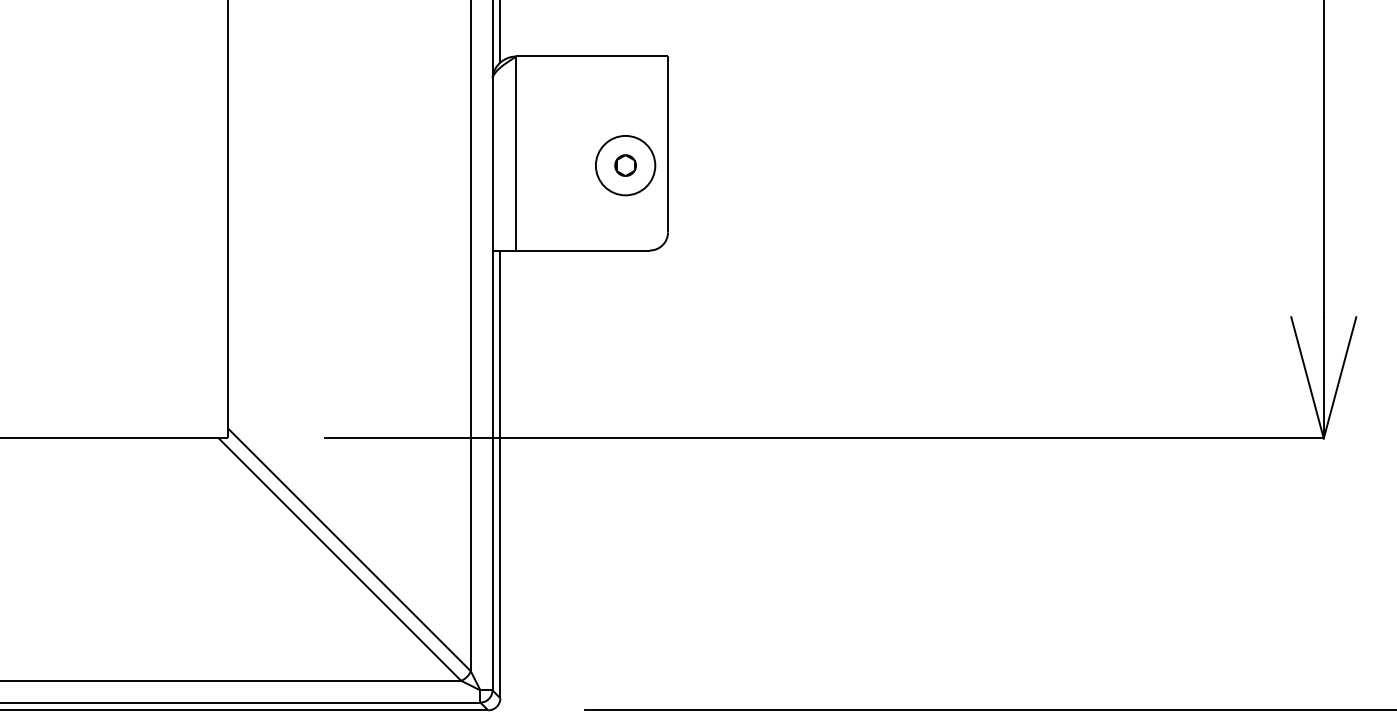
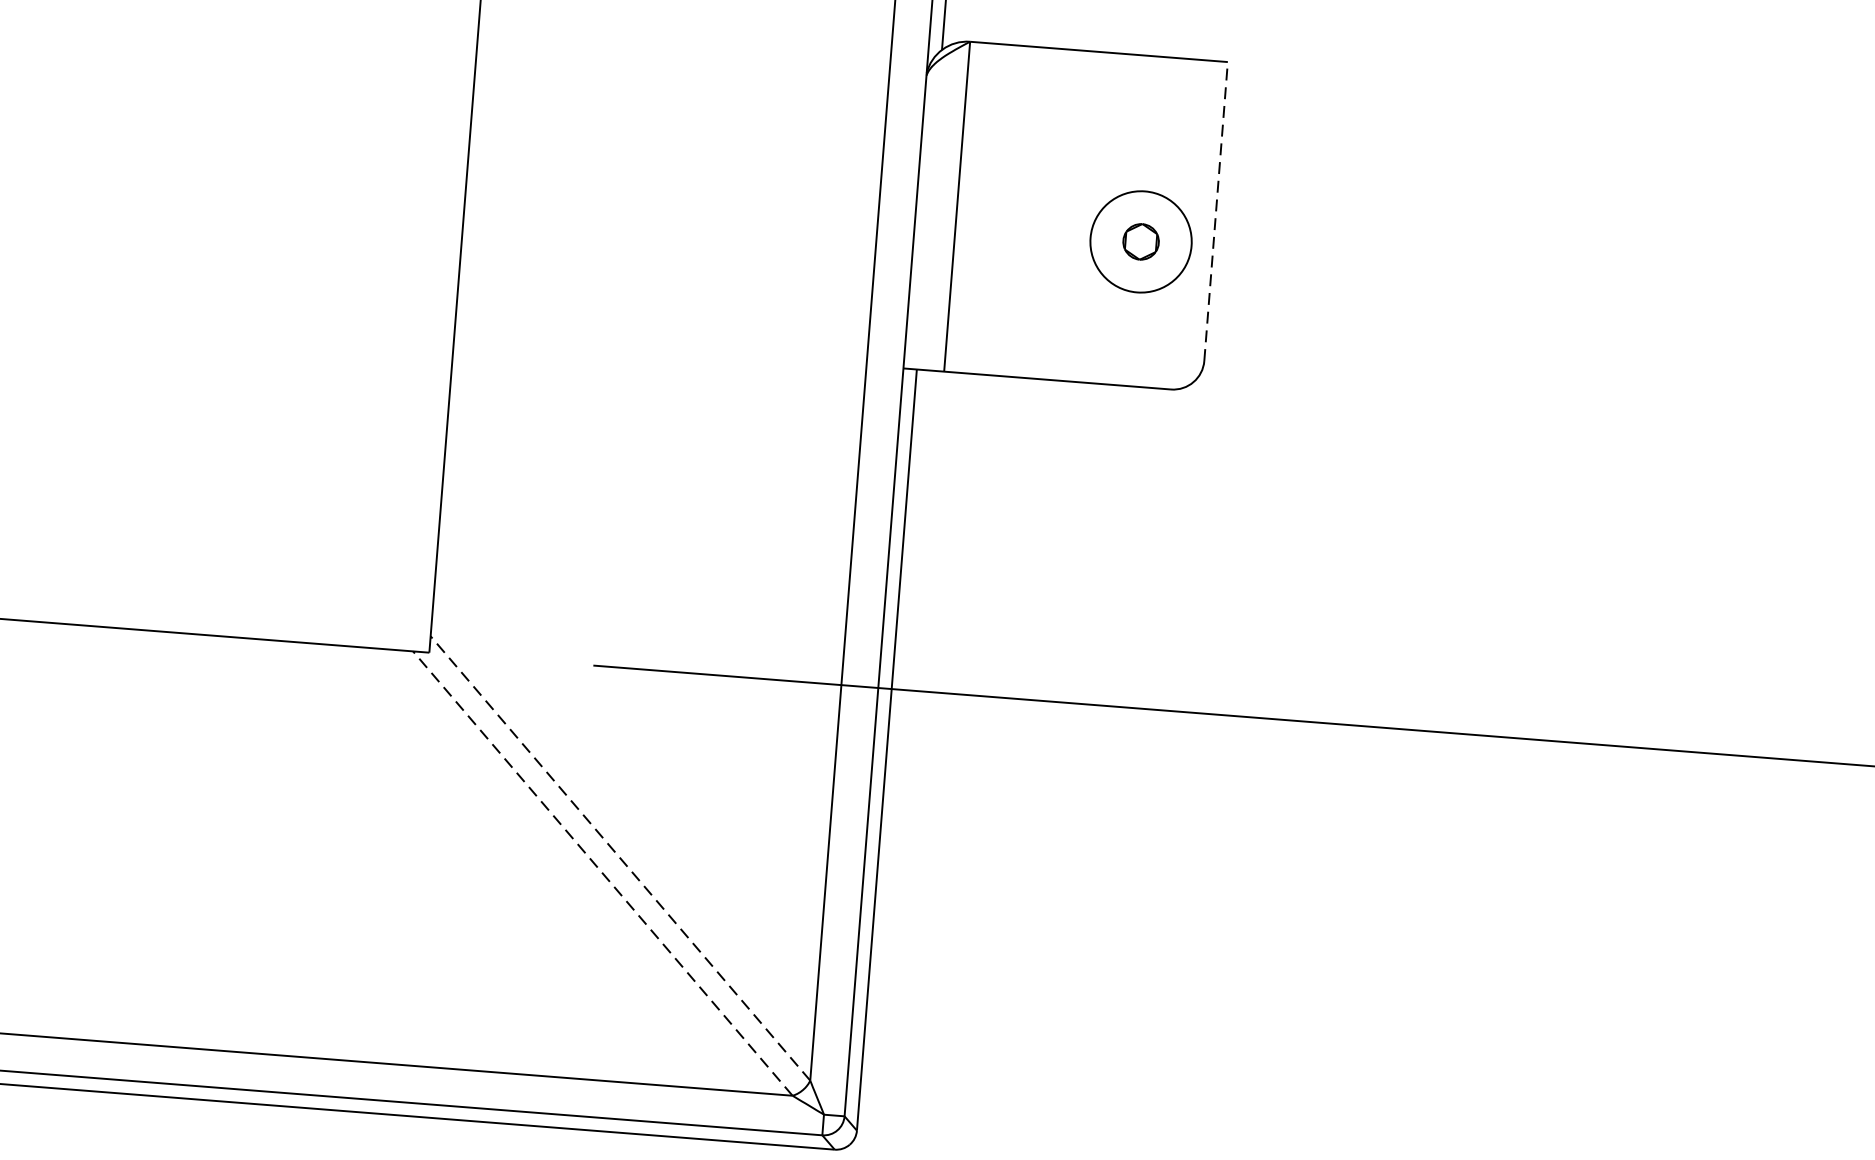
line: (668, 144) -> (1216, 211), solid -> dashed
line: (349, 549) -> (620, 857), solid -> dashed
line: (339, 559) -> (601, 873), solid -> dashed

